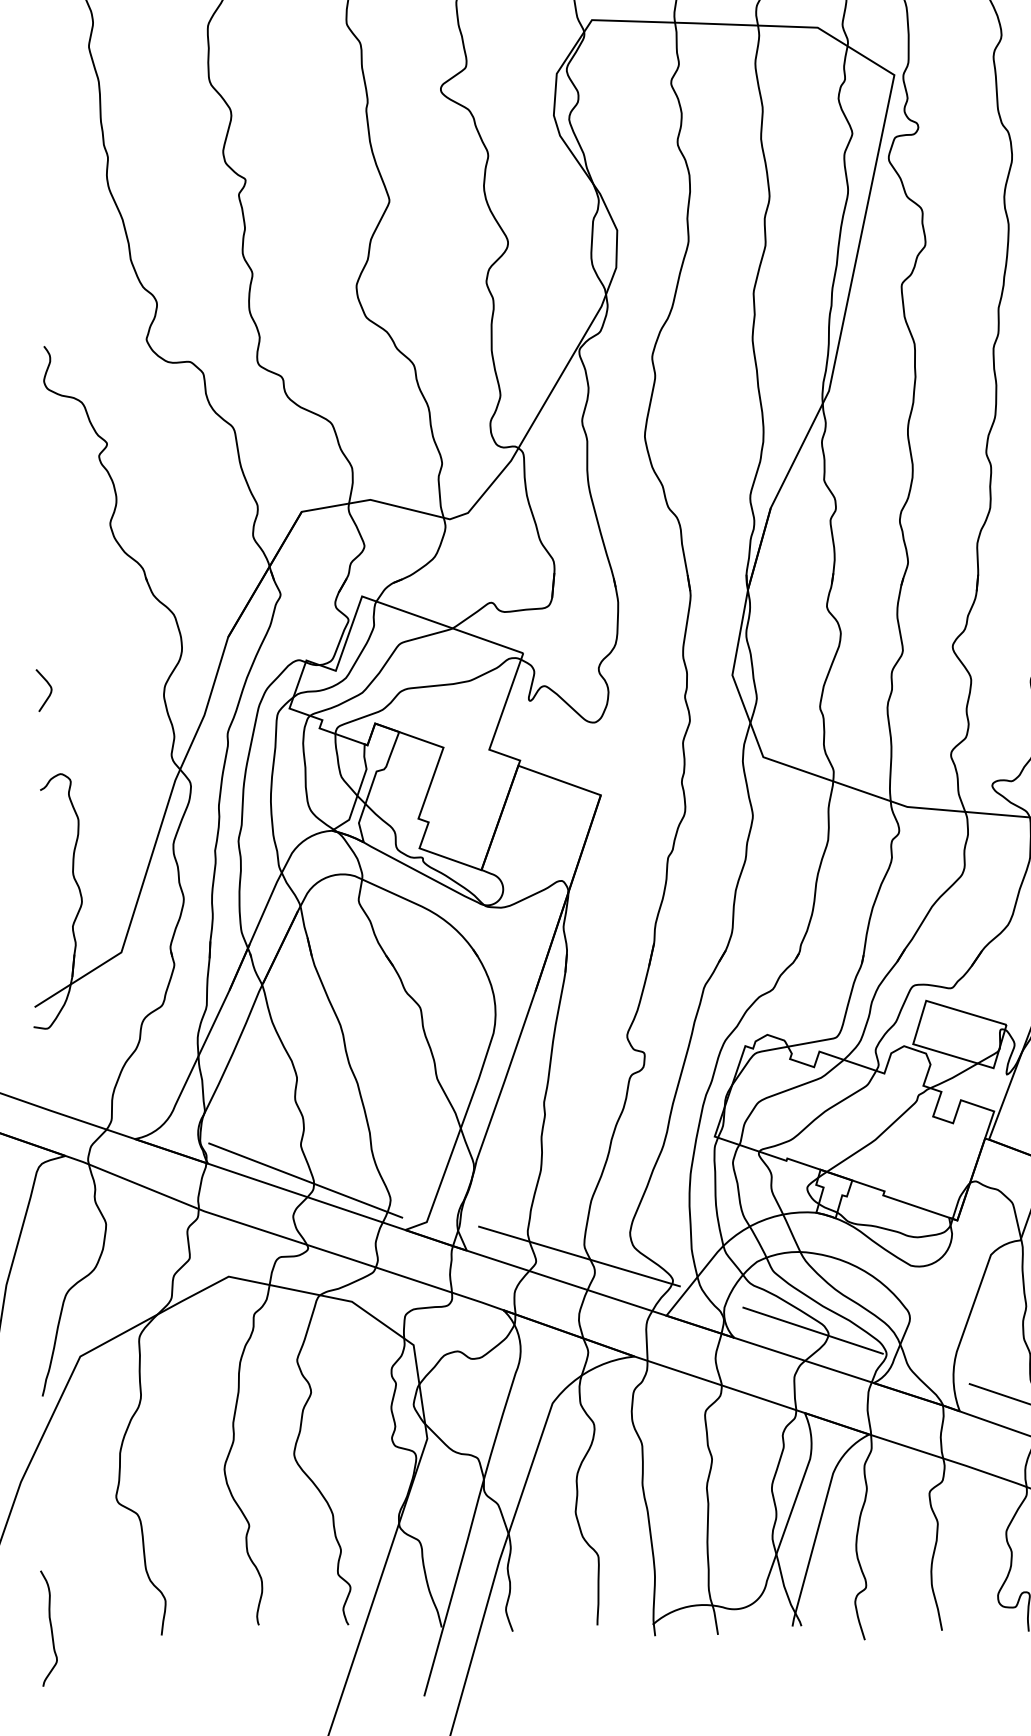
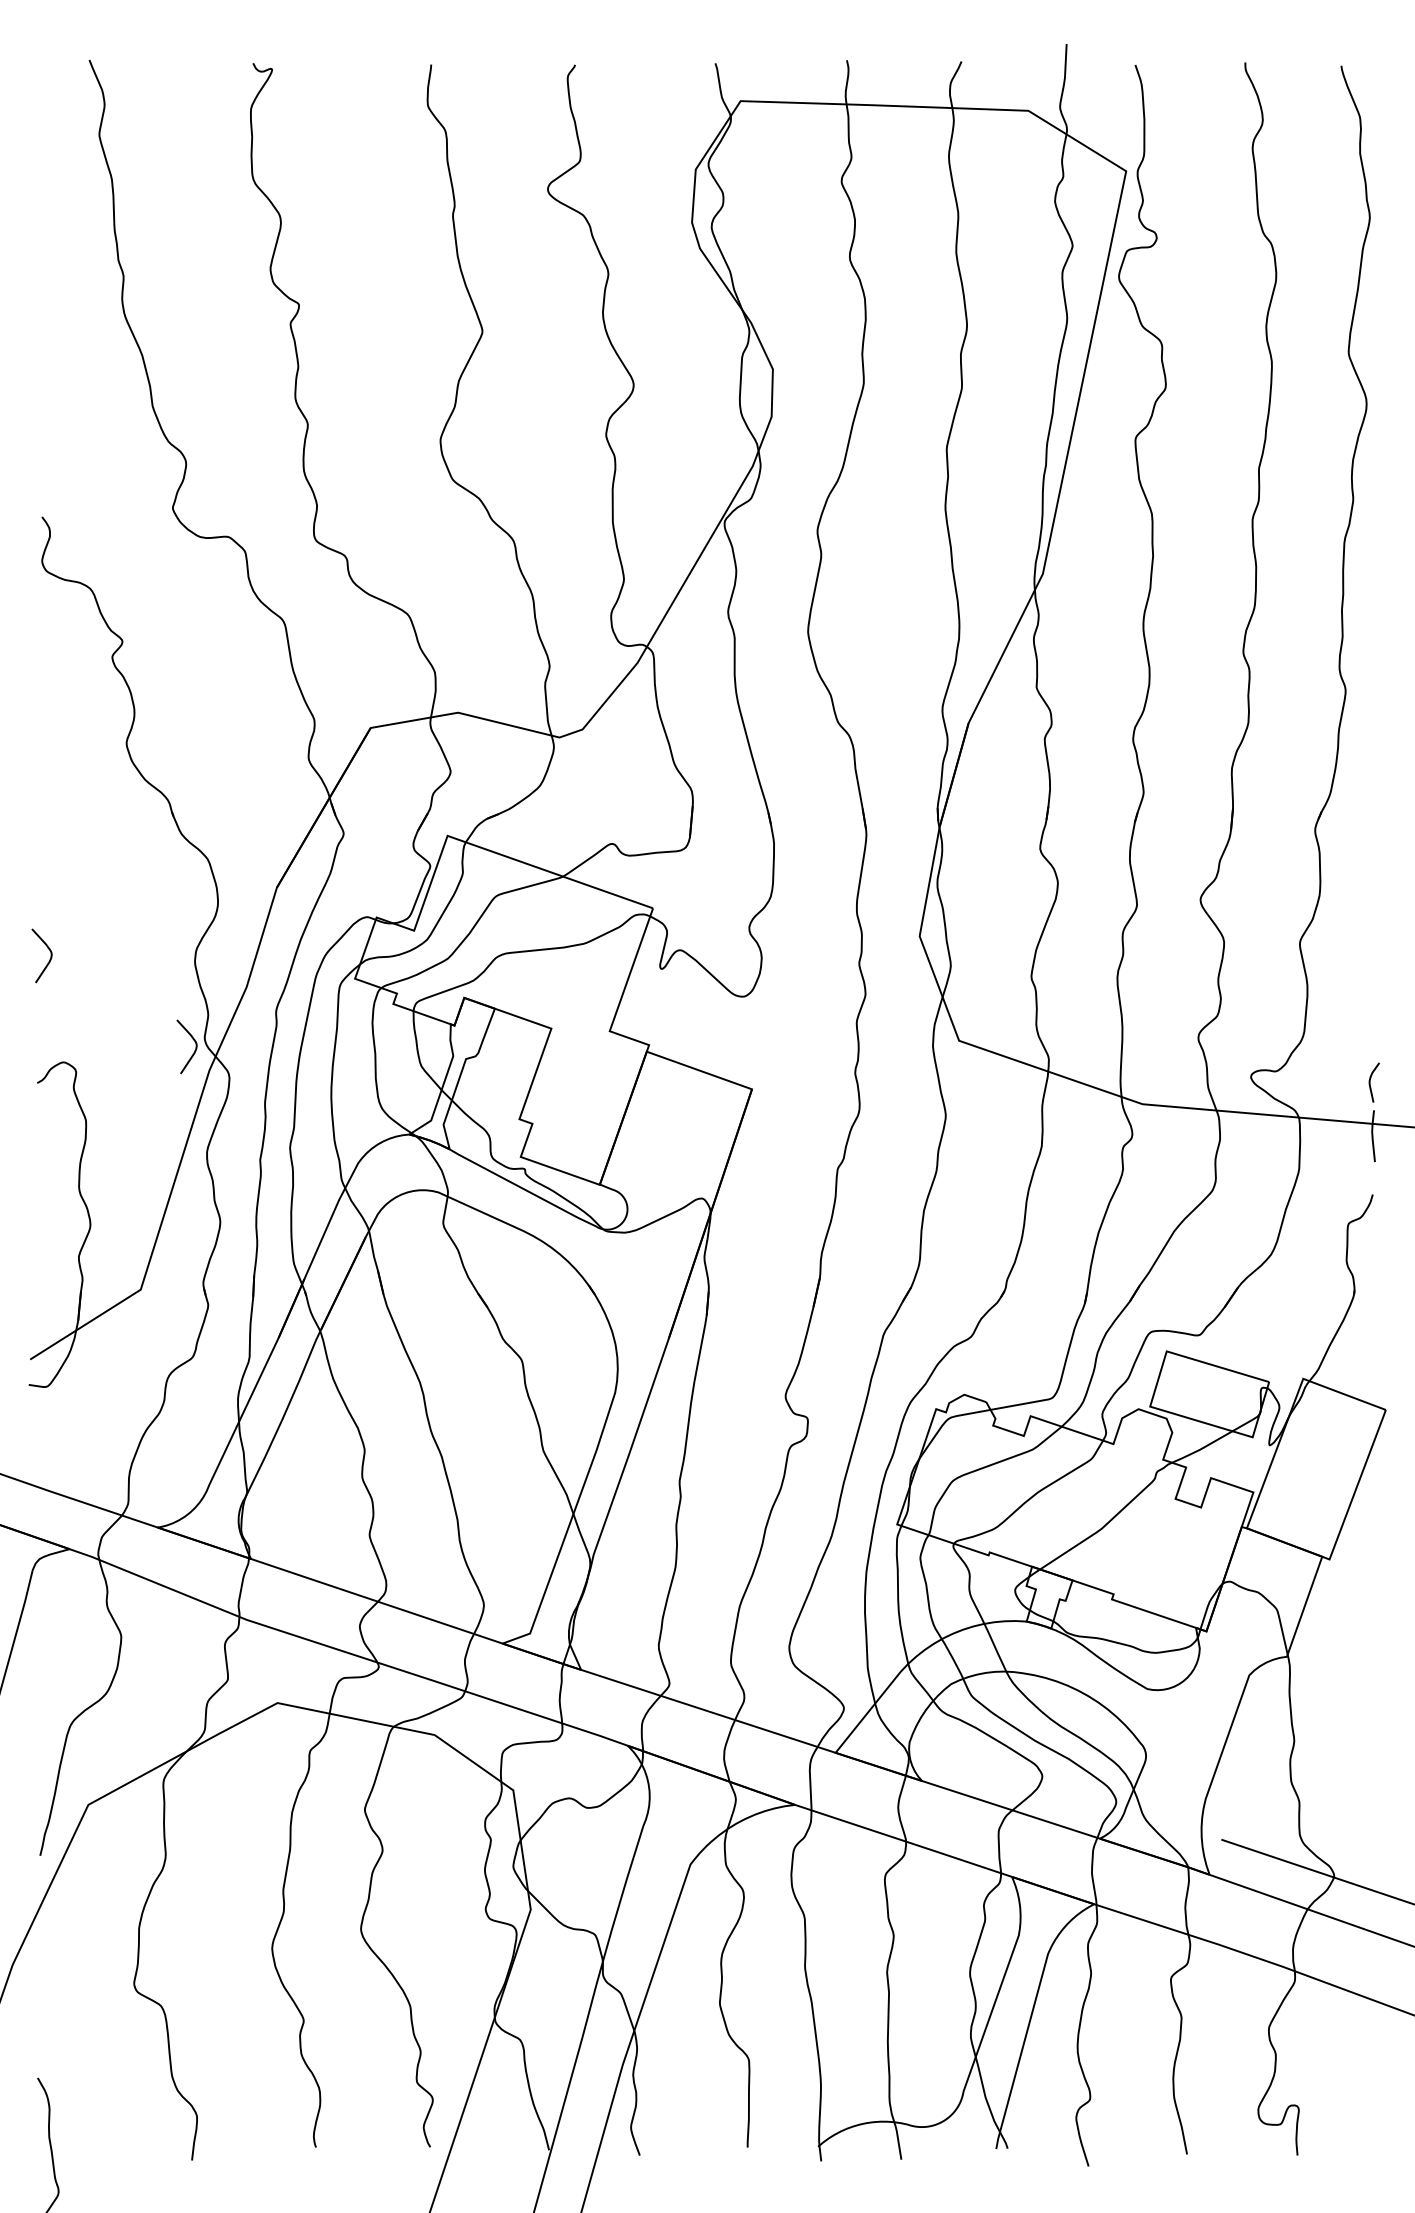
curve: (163, 764) -> (194, 1050), added
line: (305, 1180) -> (375, 1580), removed
line: (579, 1256) -> (724, 1677), removed
line: (813, 1330) -> (1022, 1771), removed

